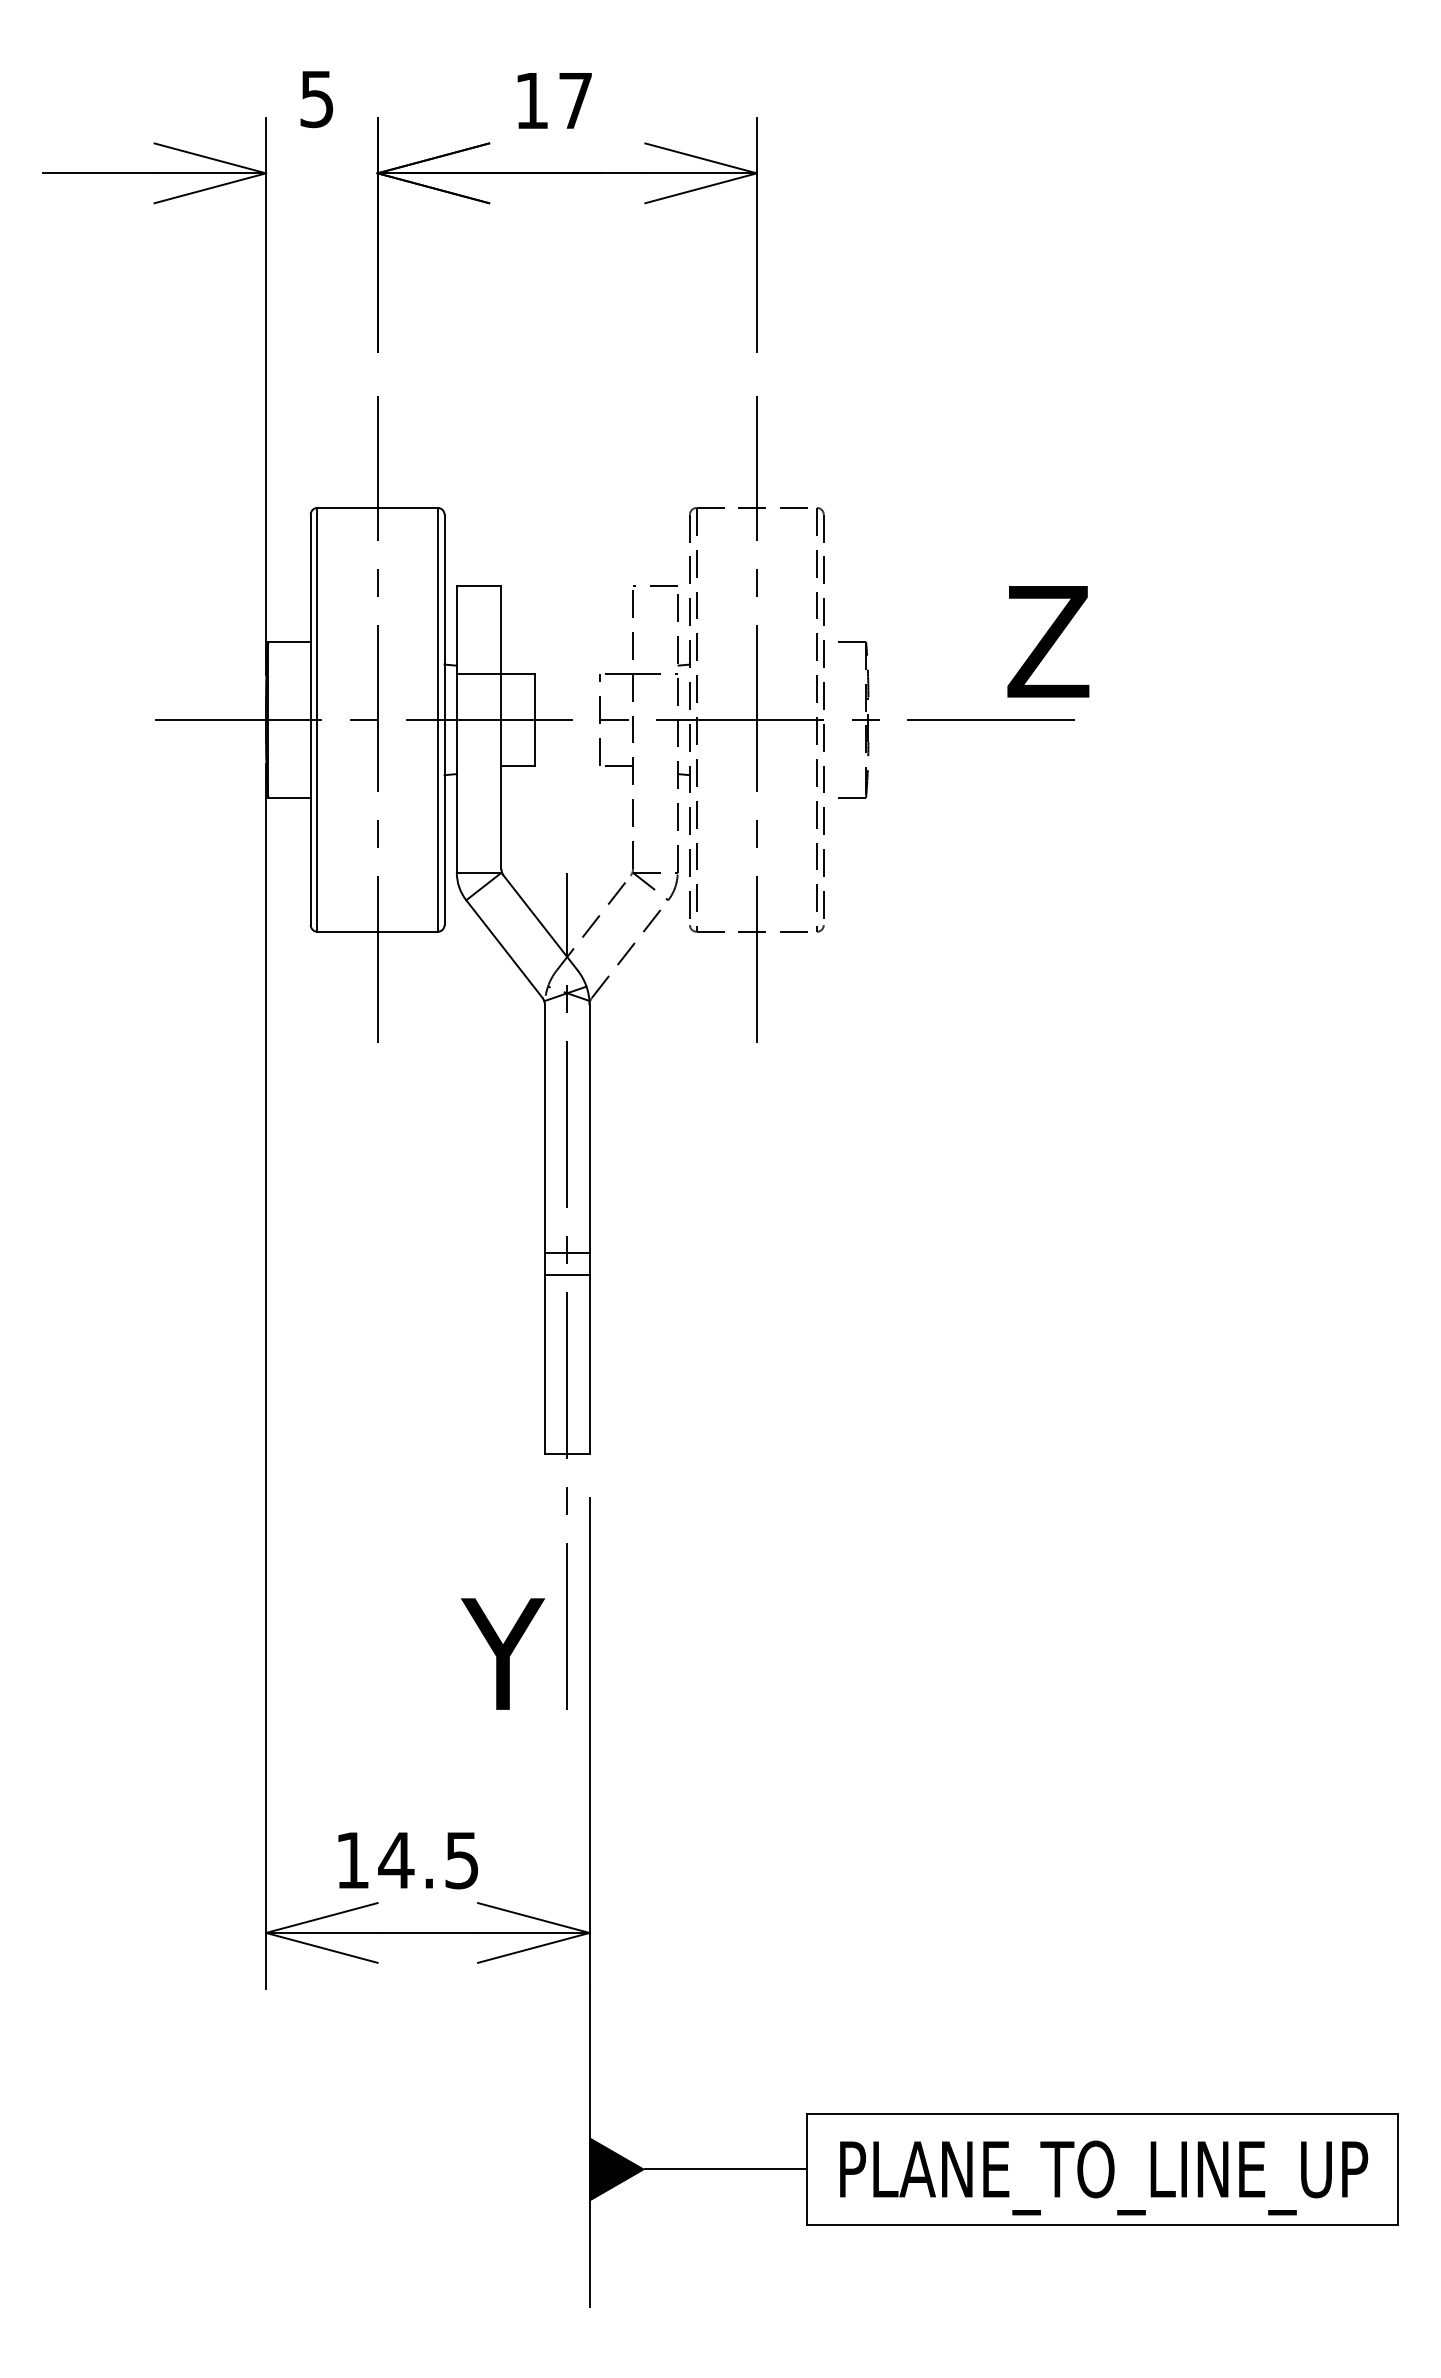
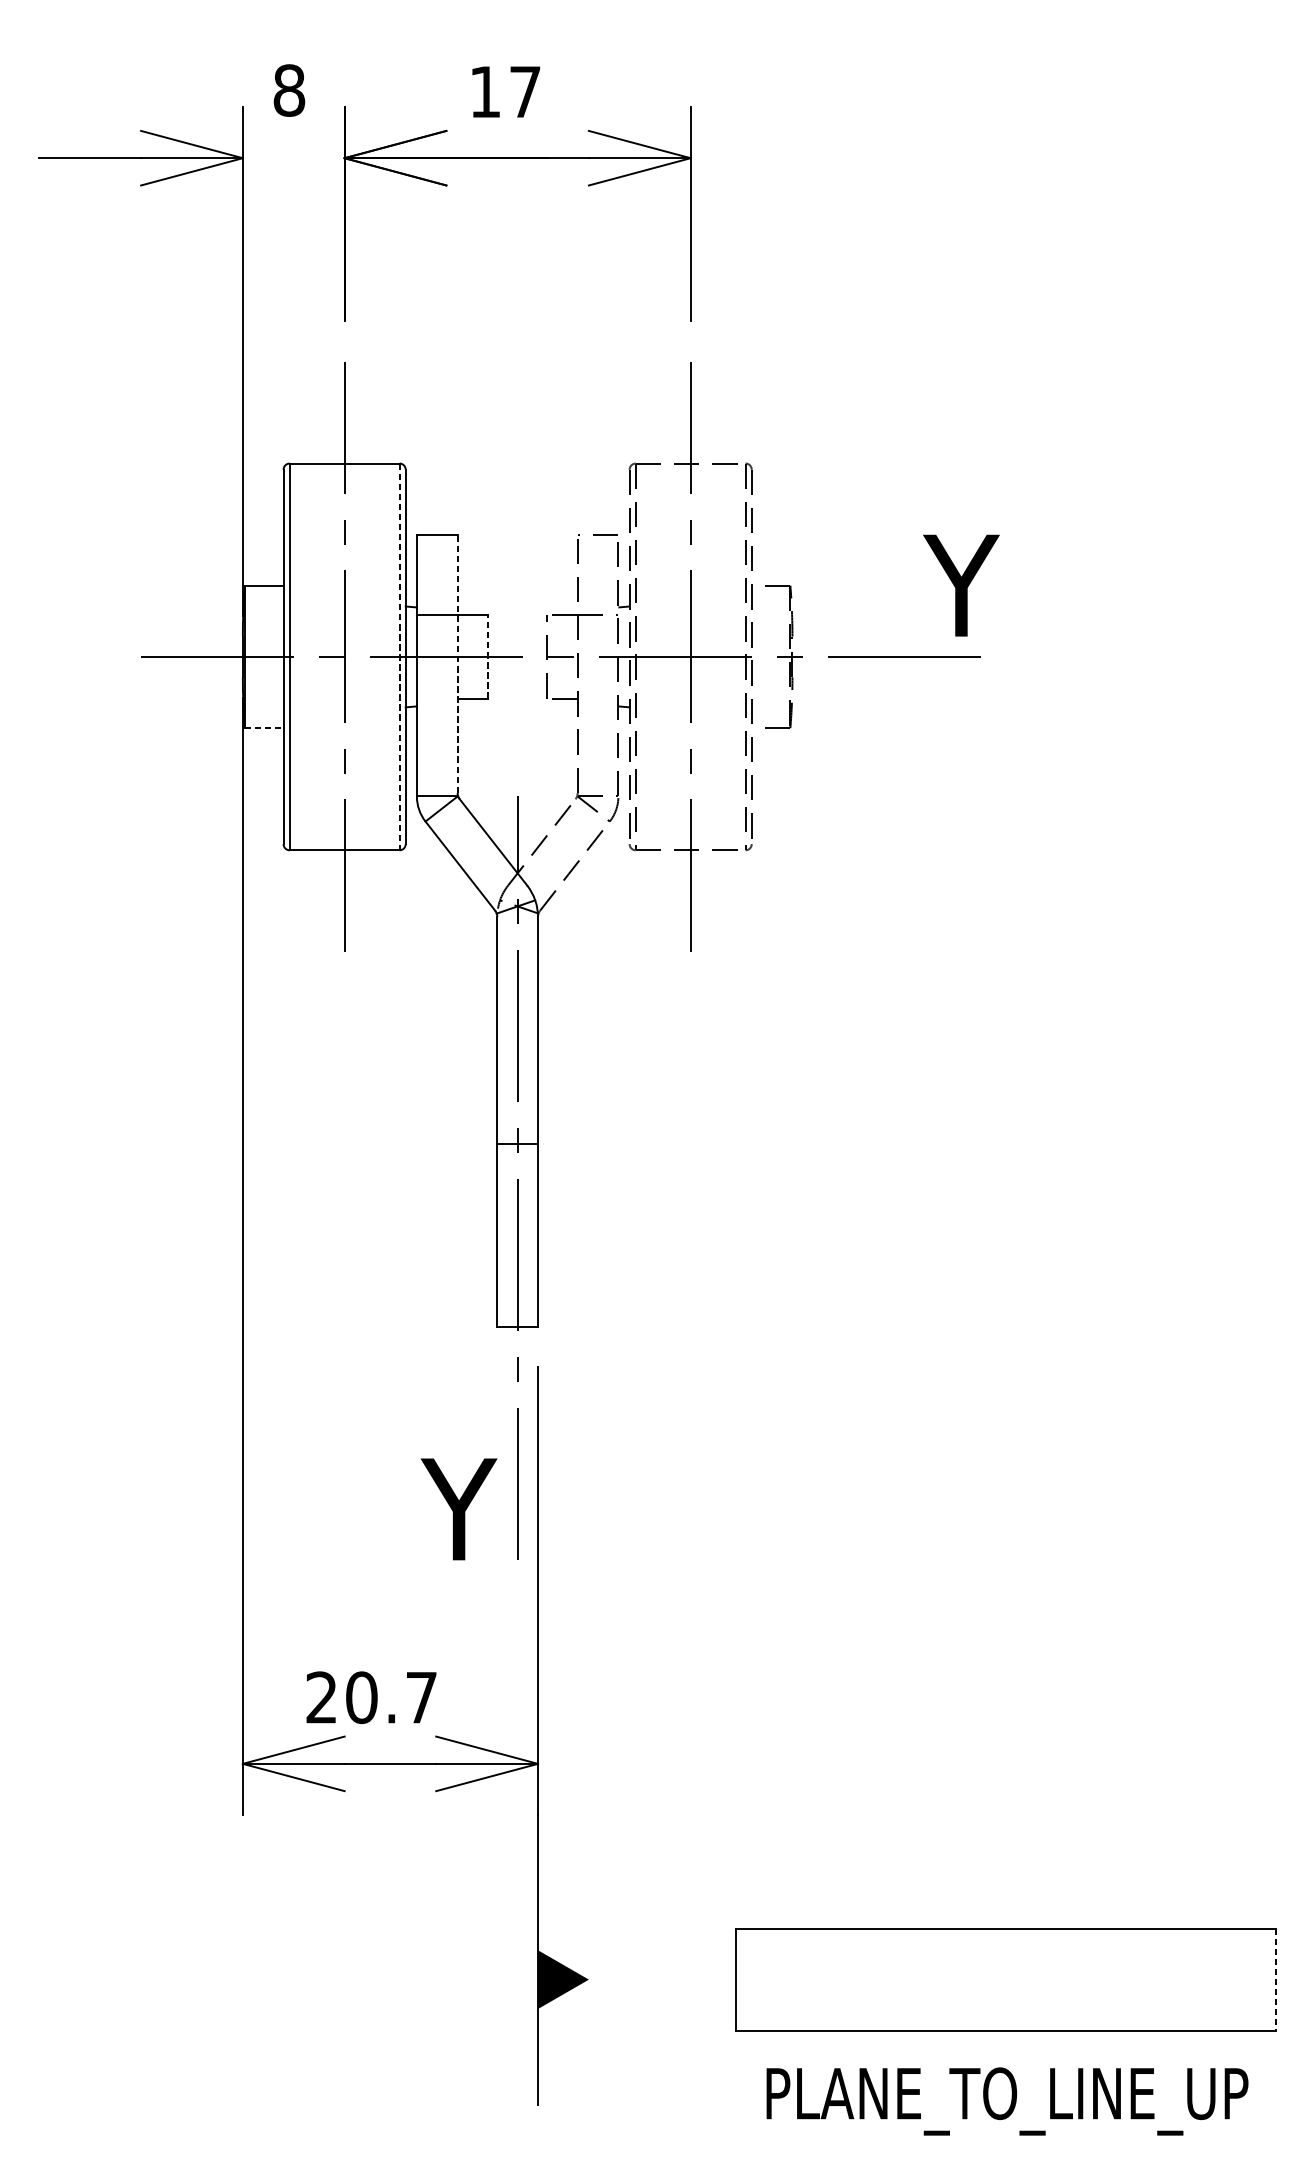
text: (317, 99) -> (289, 90), 5 -> 8
text: (1051, 641) -> (959, 585), Z -> Y
line: (437, 719) -> (399, 656), solid -> dashed
line: (534, 719) -> (487, 656), solid -> dashed
line: (501, 727) -> (457, 663), solid -> dashed
line: (290, 797) -> (265, 727), solid -> dashed
line: (566, 1275) -> (516, 1163), removed
text: (407, 1860) -> (371, 1697), 14.5 -> 20.7
line: (725, 2169) -> (662, 1979), removed
line: (1397, 2169) -> (1275, 1979), solid -> dashed
text: (1104, 2177) -> (1007, 2101), moved

